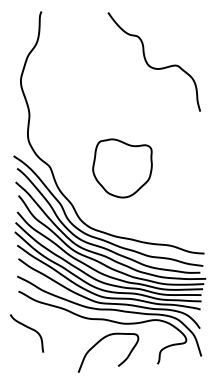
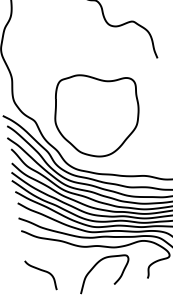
part: (122, 168) -> (97, 115), size x1.67
curve: (27, 328) -> (40, 271), moved

